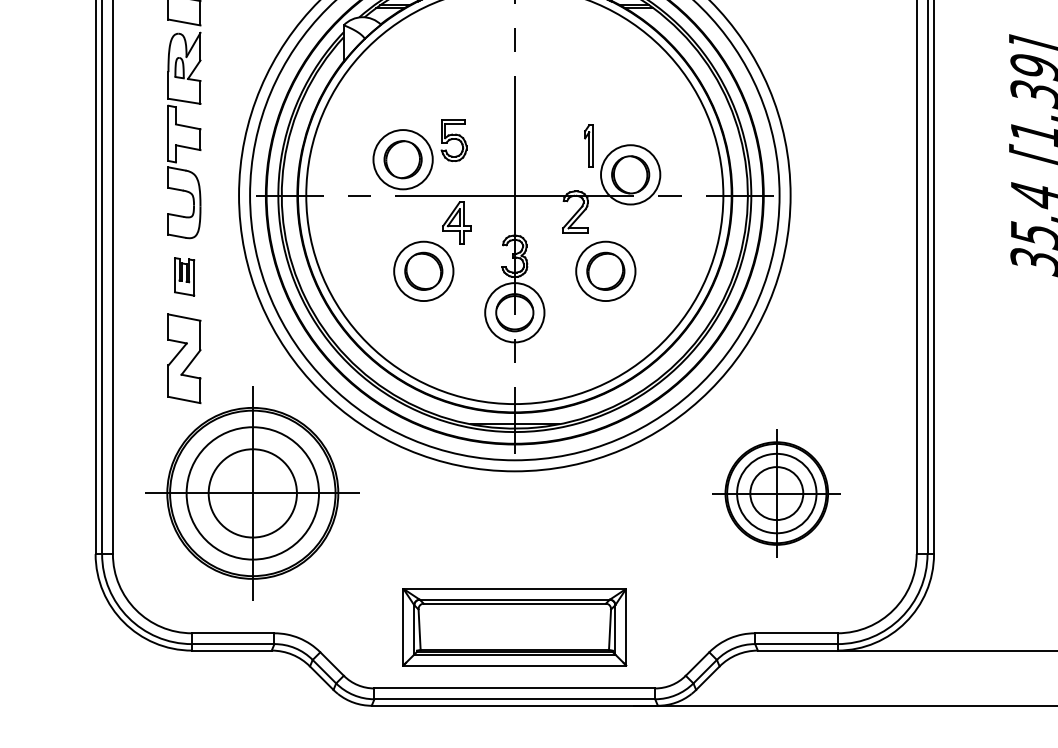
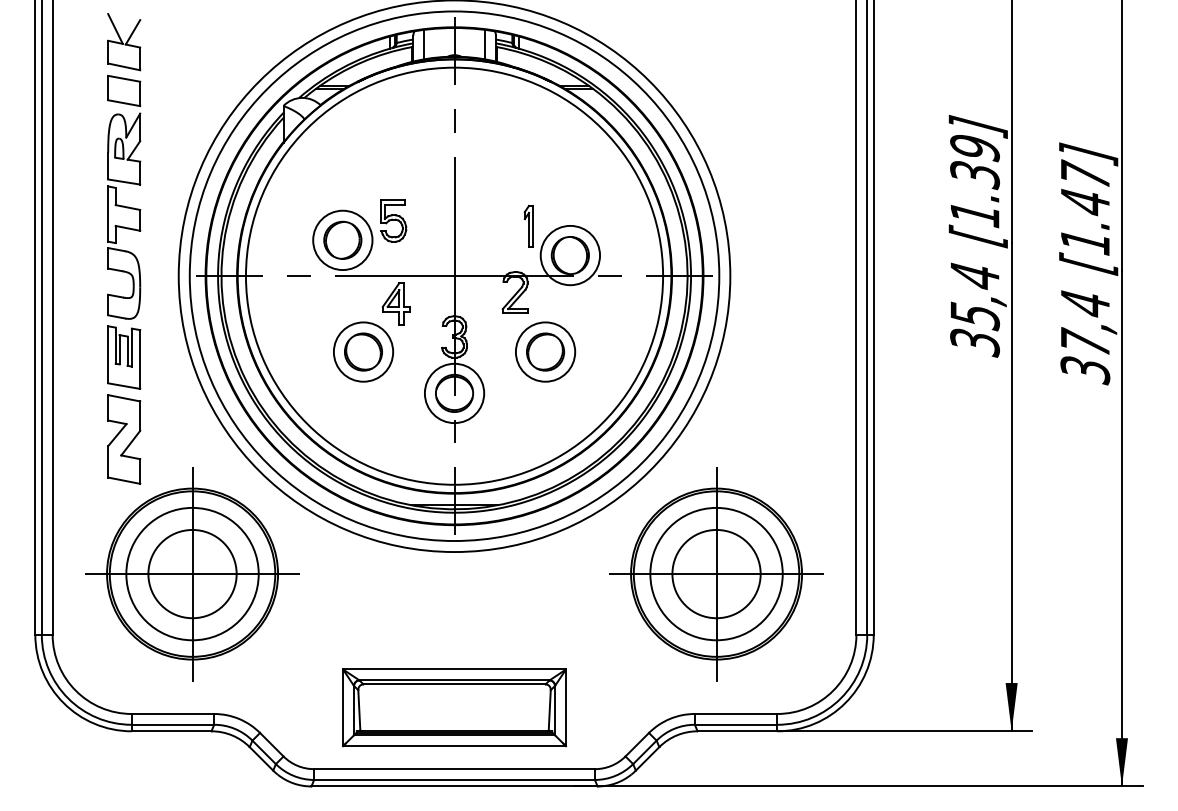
part: (184, 276) -> (124, 357), size x1.67
part: (776, 493) -> (716, 574), size x1.67

